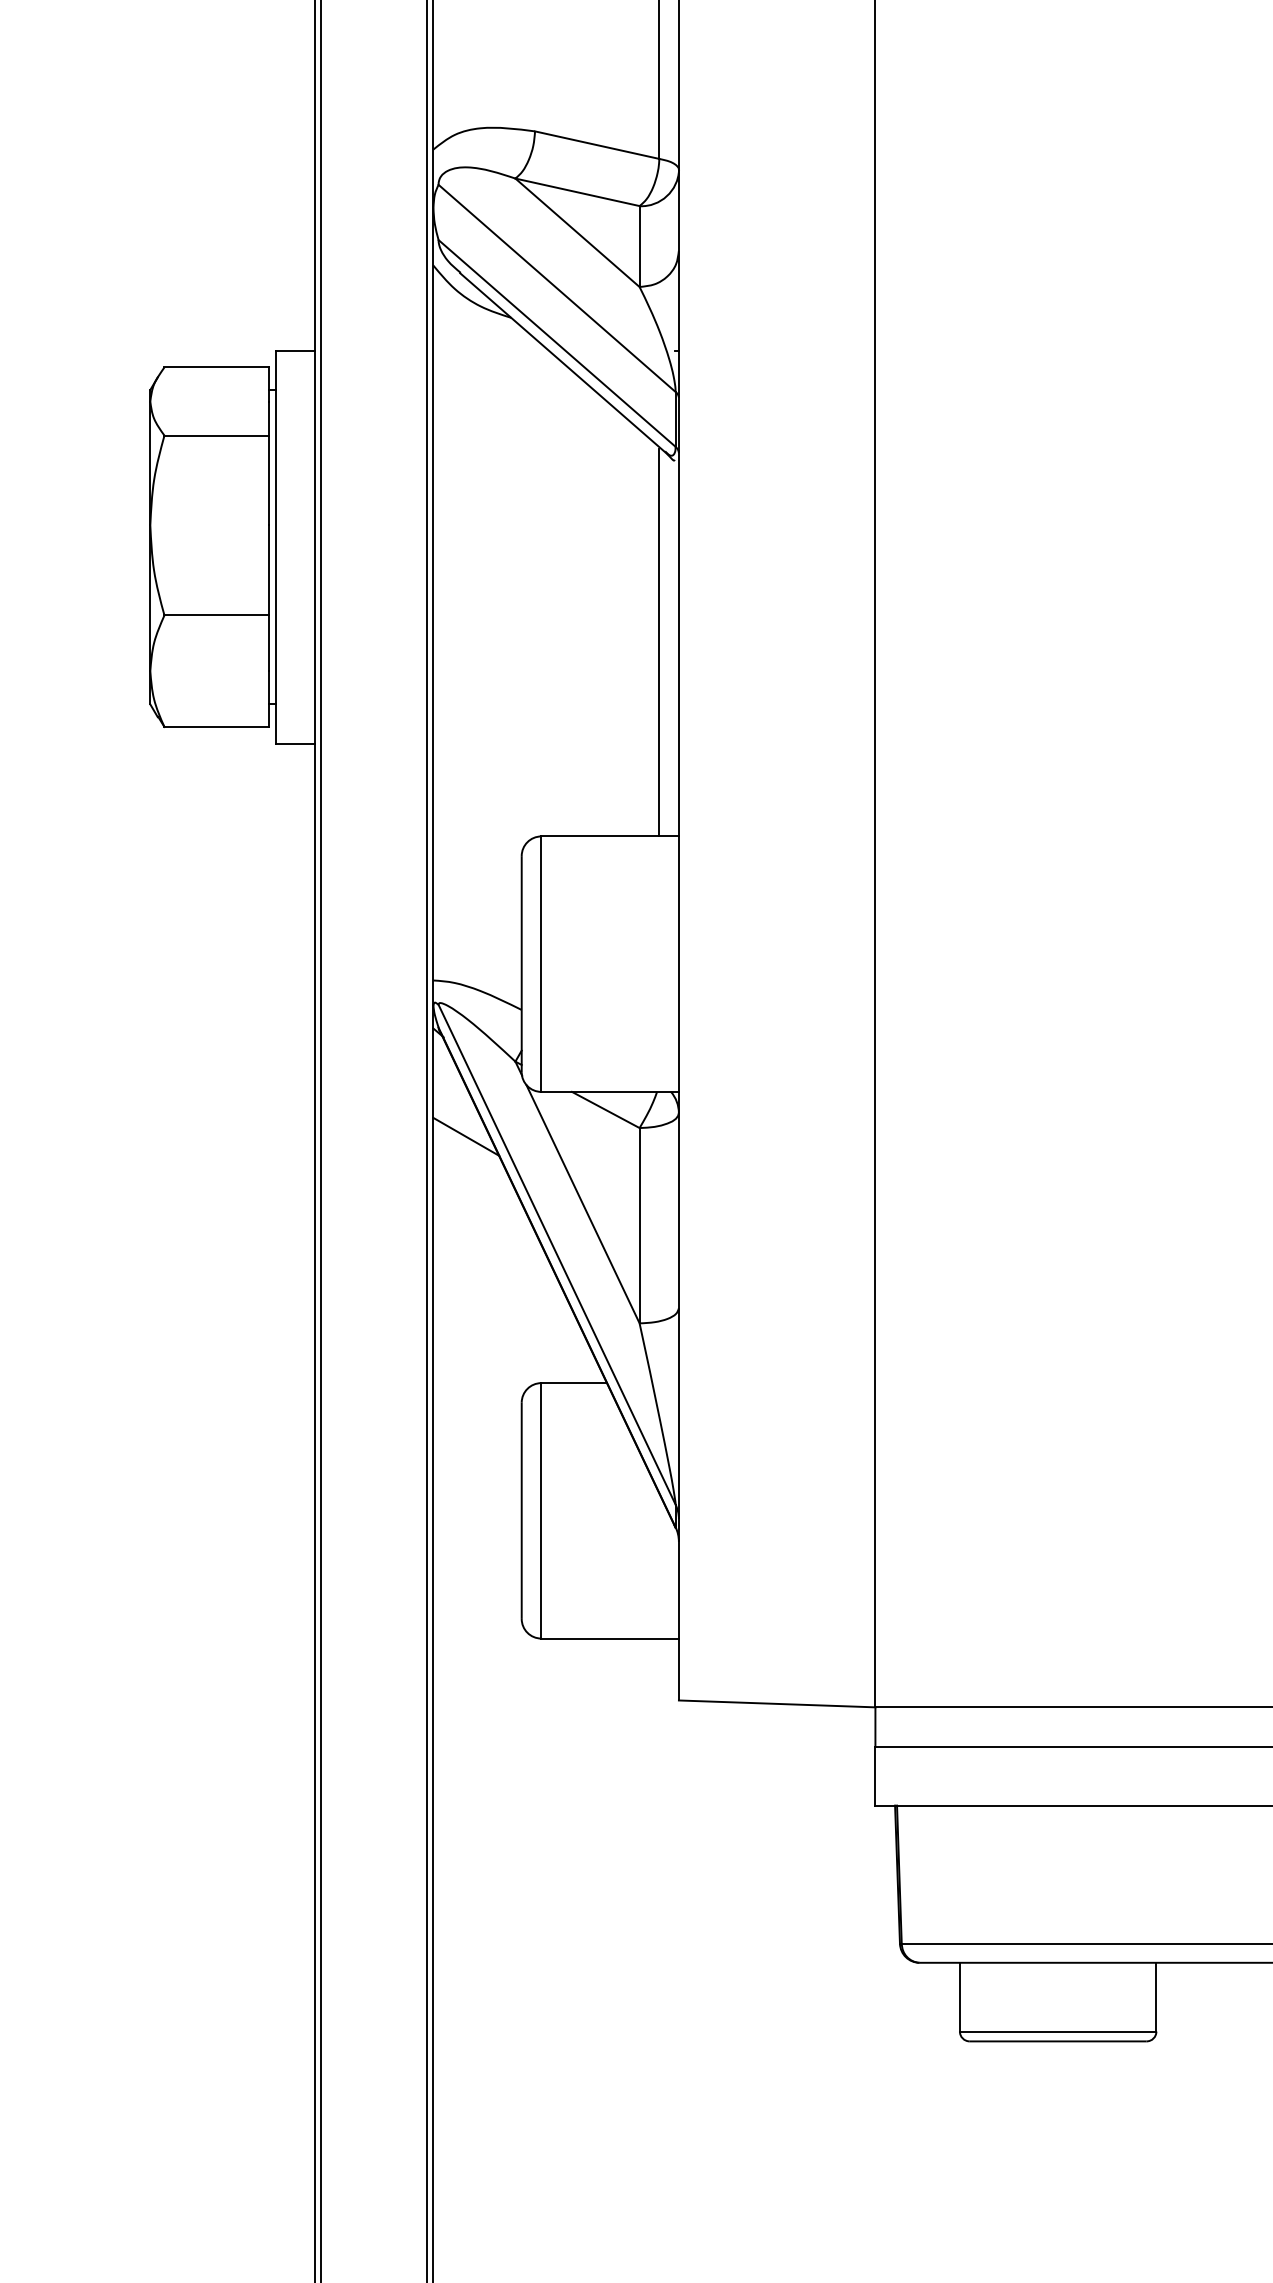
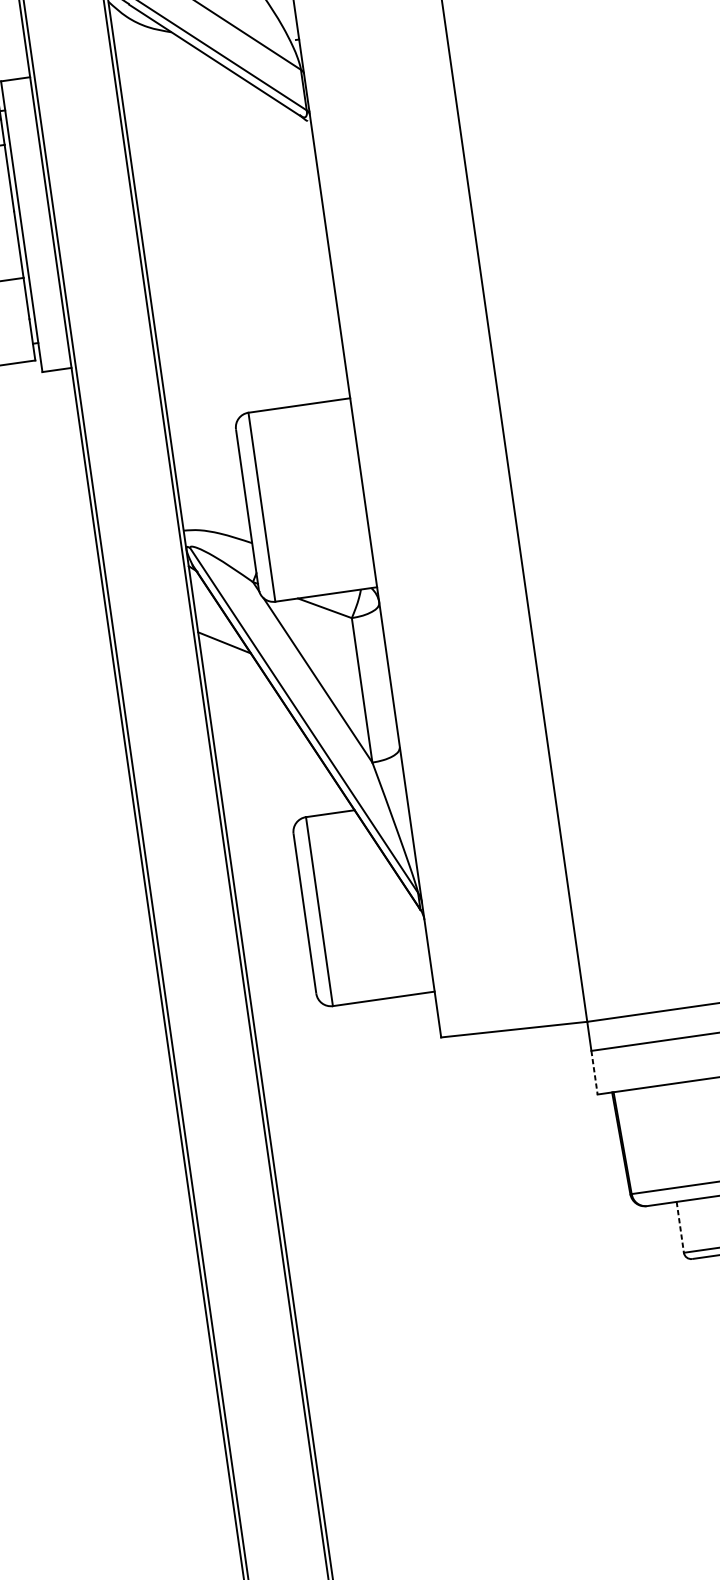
line: (659, 642) -> (315, 256), removed
line: (875, 1776) -> (594, 1072), solid -> dashed
line: (959, 1997) -> (680, 1227), solid -> dashed

